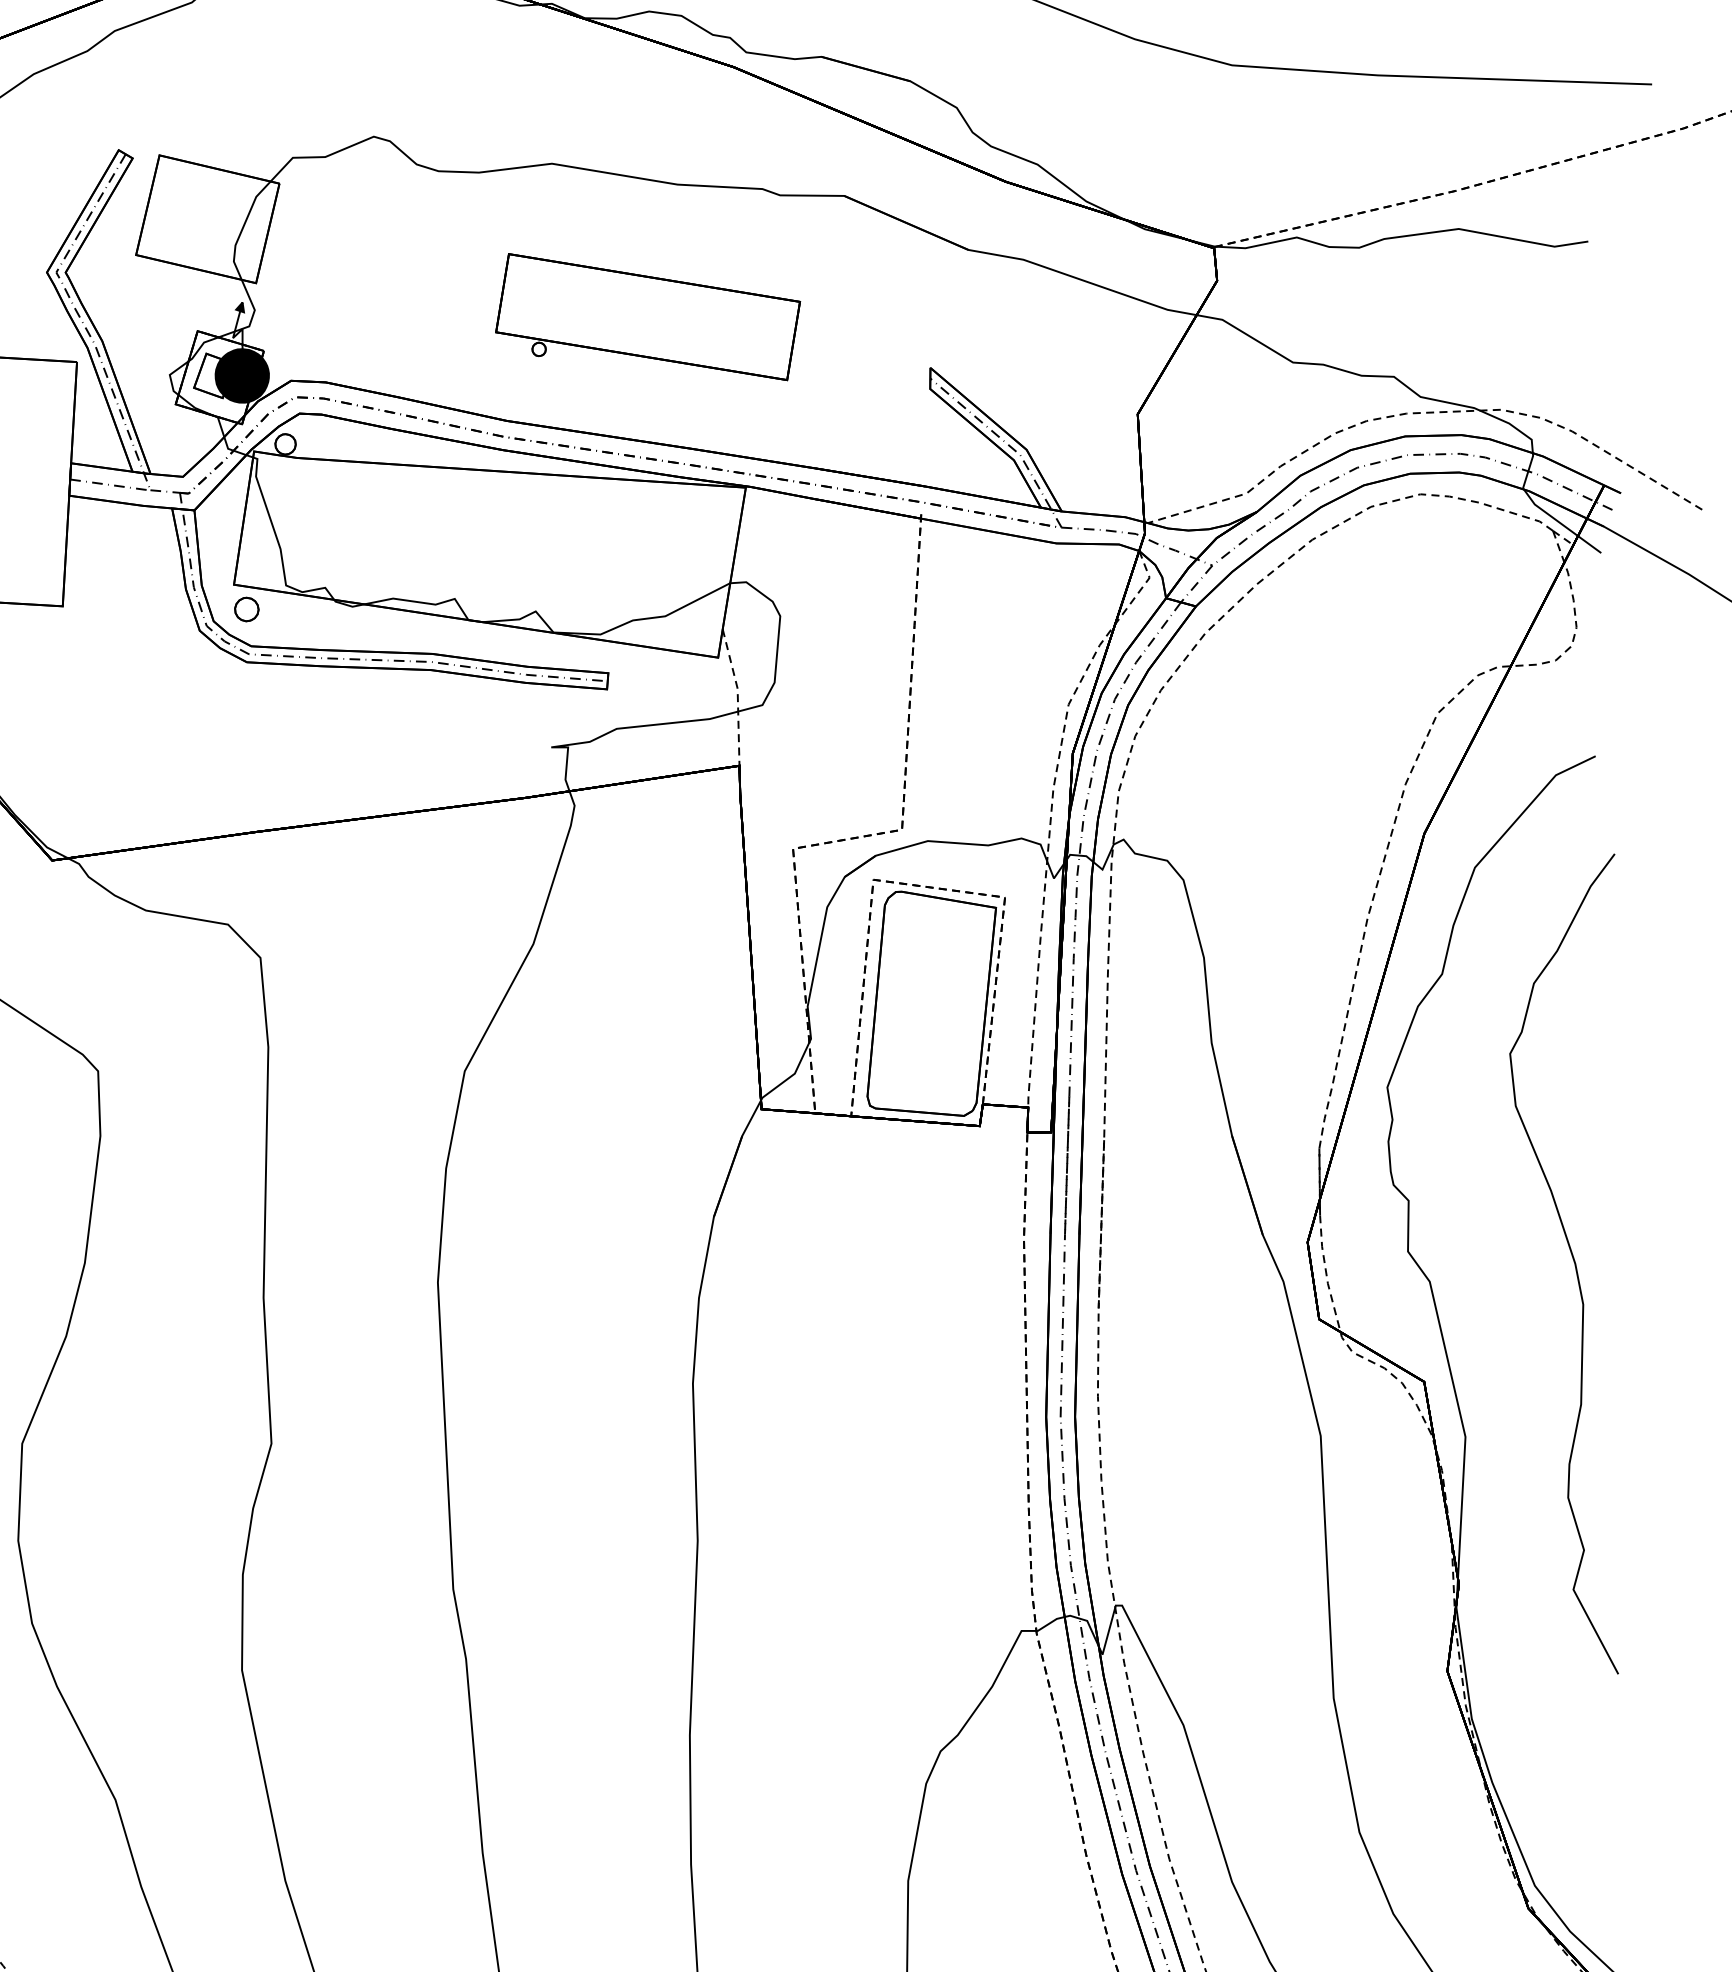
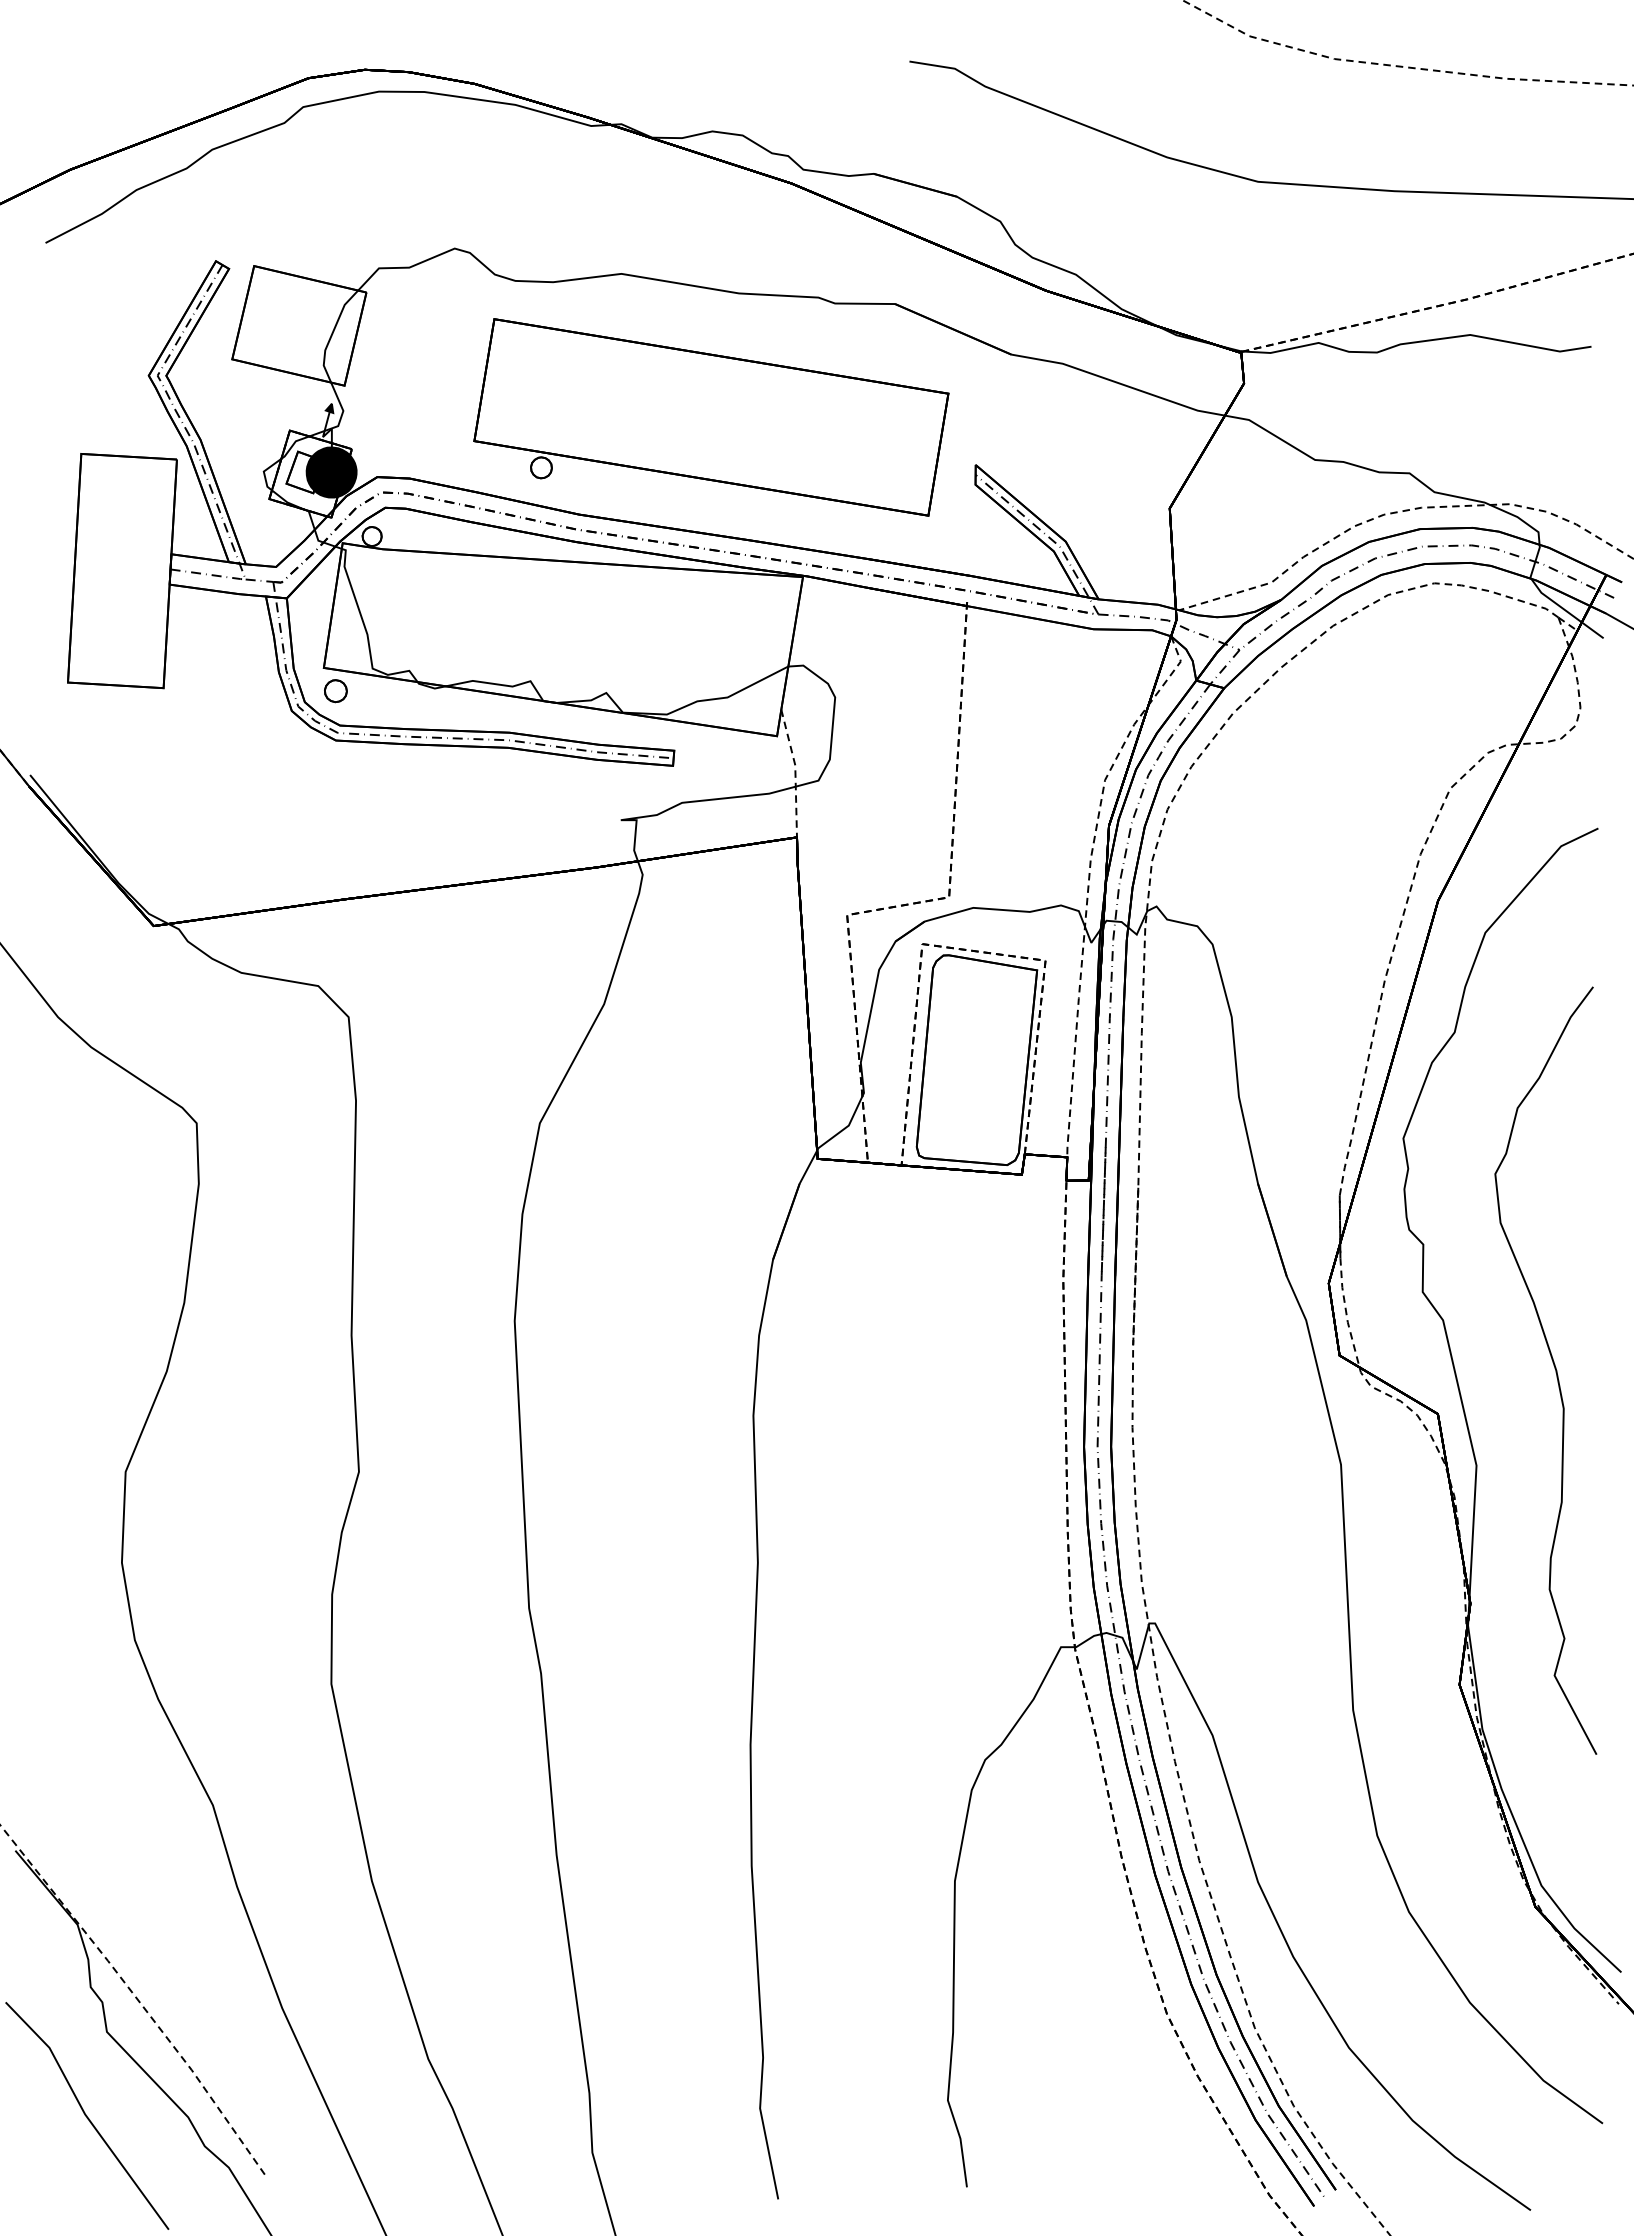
part: (648, 317) -> (711, 417), size x1.67
curve: (1573, 1261) -> (1554, 1368), moved

